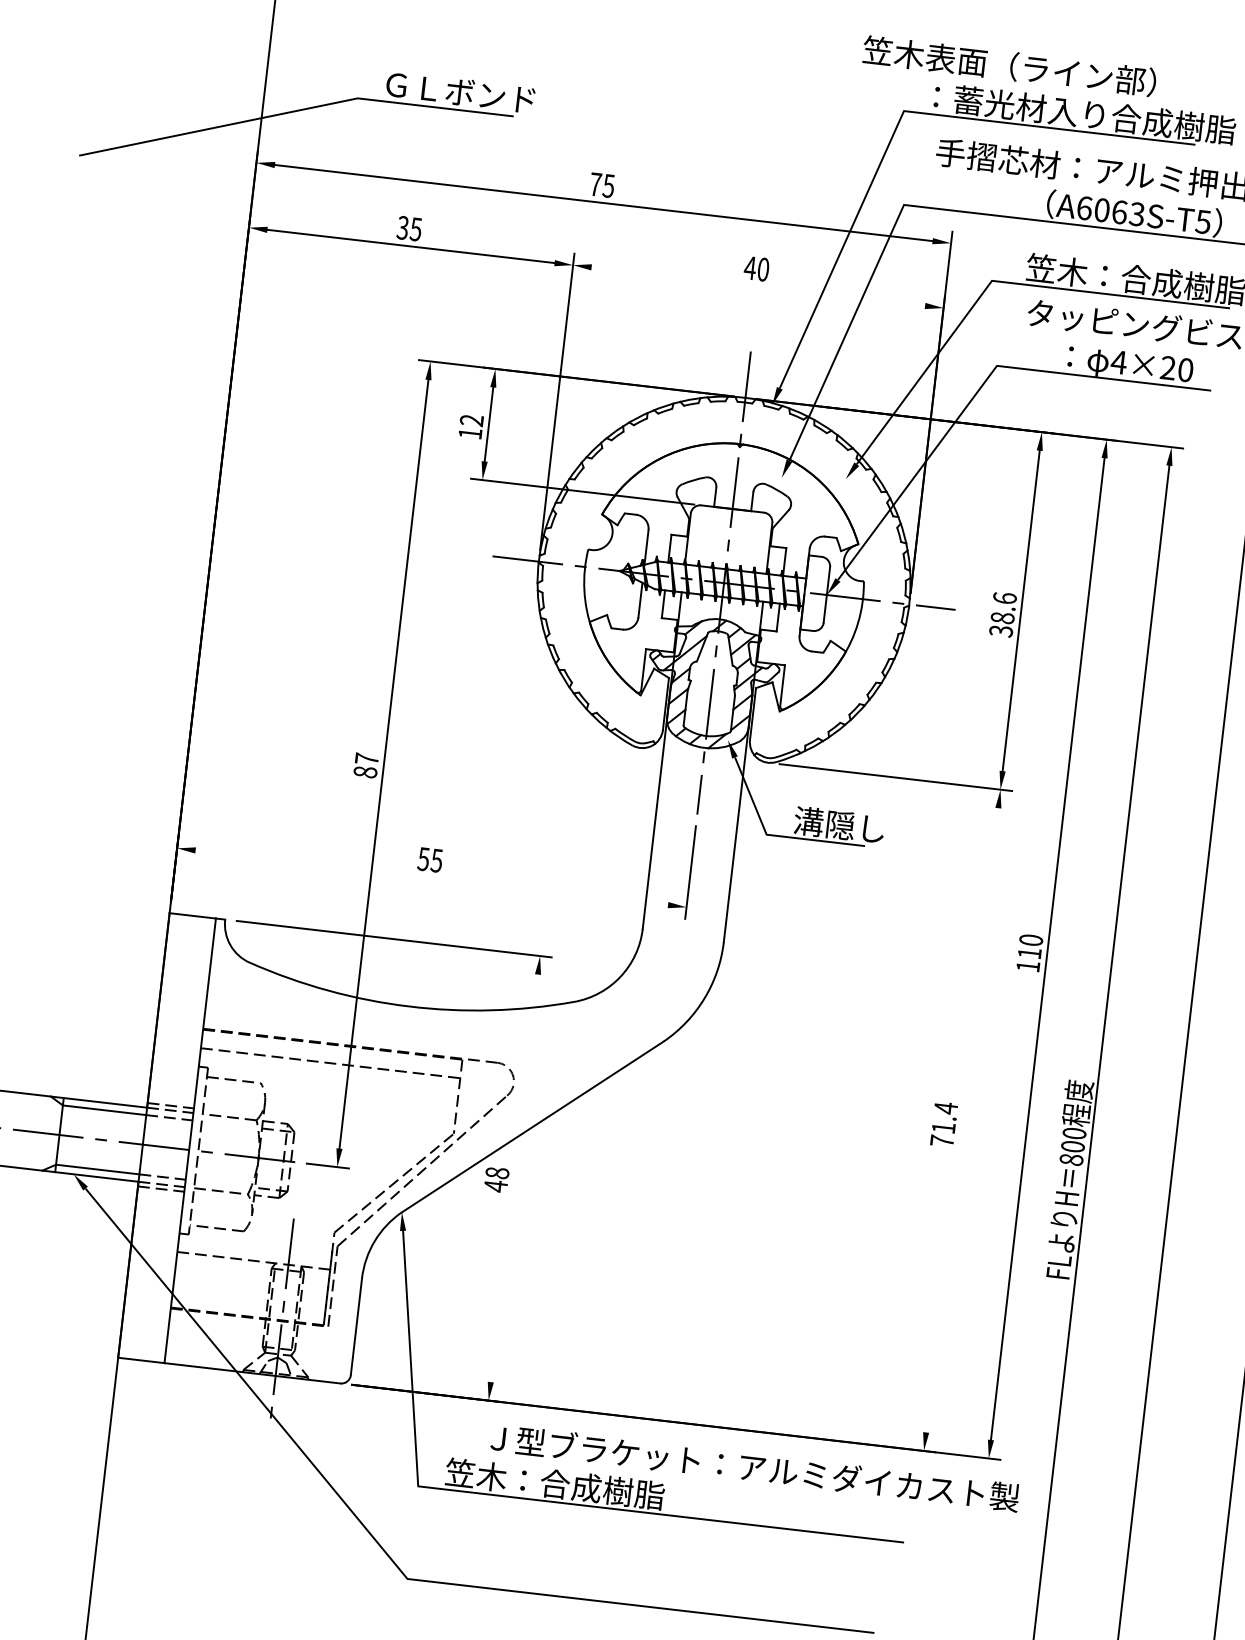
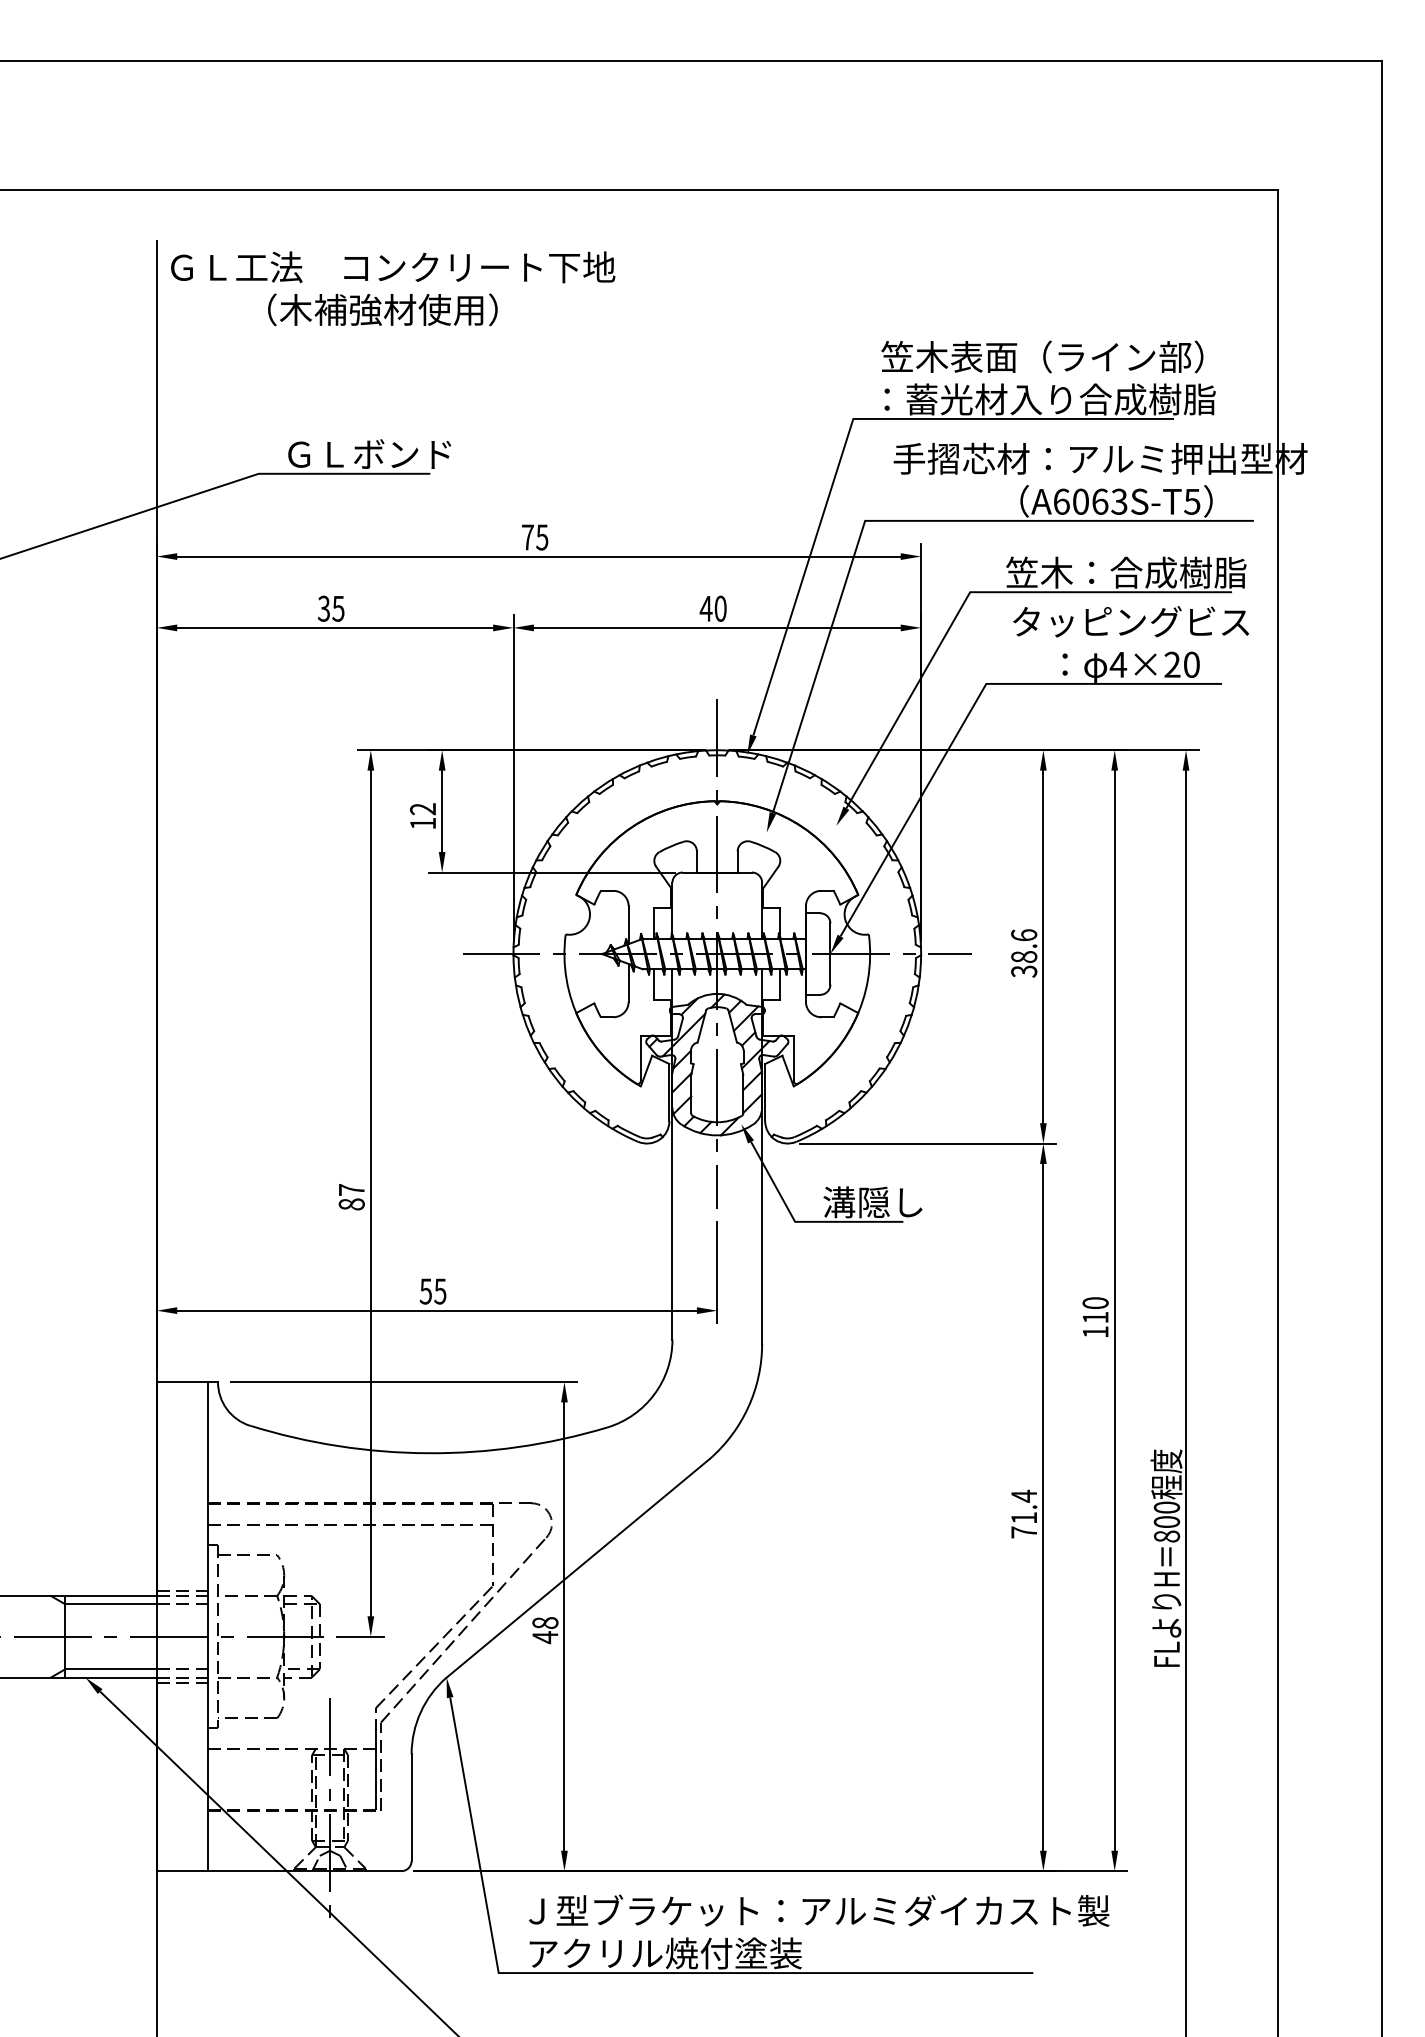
text: (1009, 65) -> (1042, 356), moved
line: (757, 286) -> (716, 627), added
line: (431, 877) -> (436, 1310), added
line: (962, 1119) -> (1043, 1506), added
line: (514, 1178) -> (564, 1626), added
text: (755, 1467) -> (819, 1910), moved
text: (570, 1485) -> (663, 1953), 笠木：合成樹脂 -> アクリル焼付塗装

